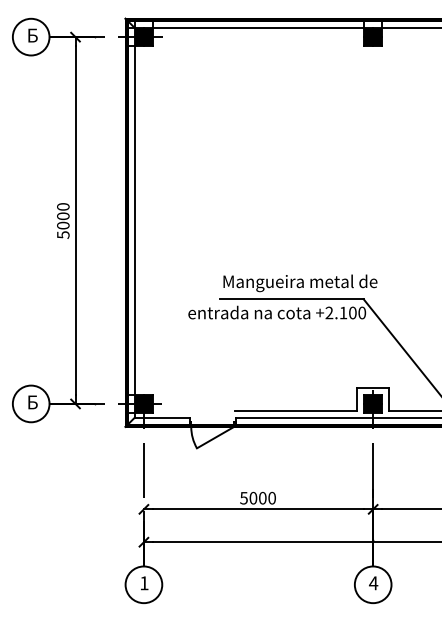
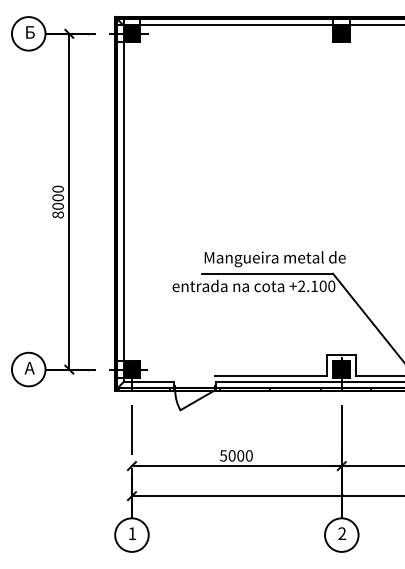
text: (62, 234) -> (57, 214), 5000 -> 8000
text: (31, 401) -> (29, 367), Б -> А
text: (373, 583) -> (342, 533), 4 -> 2

